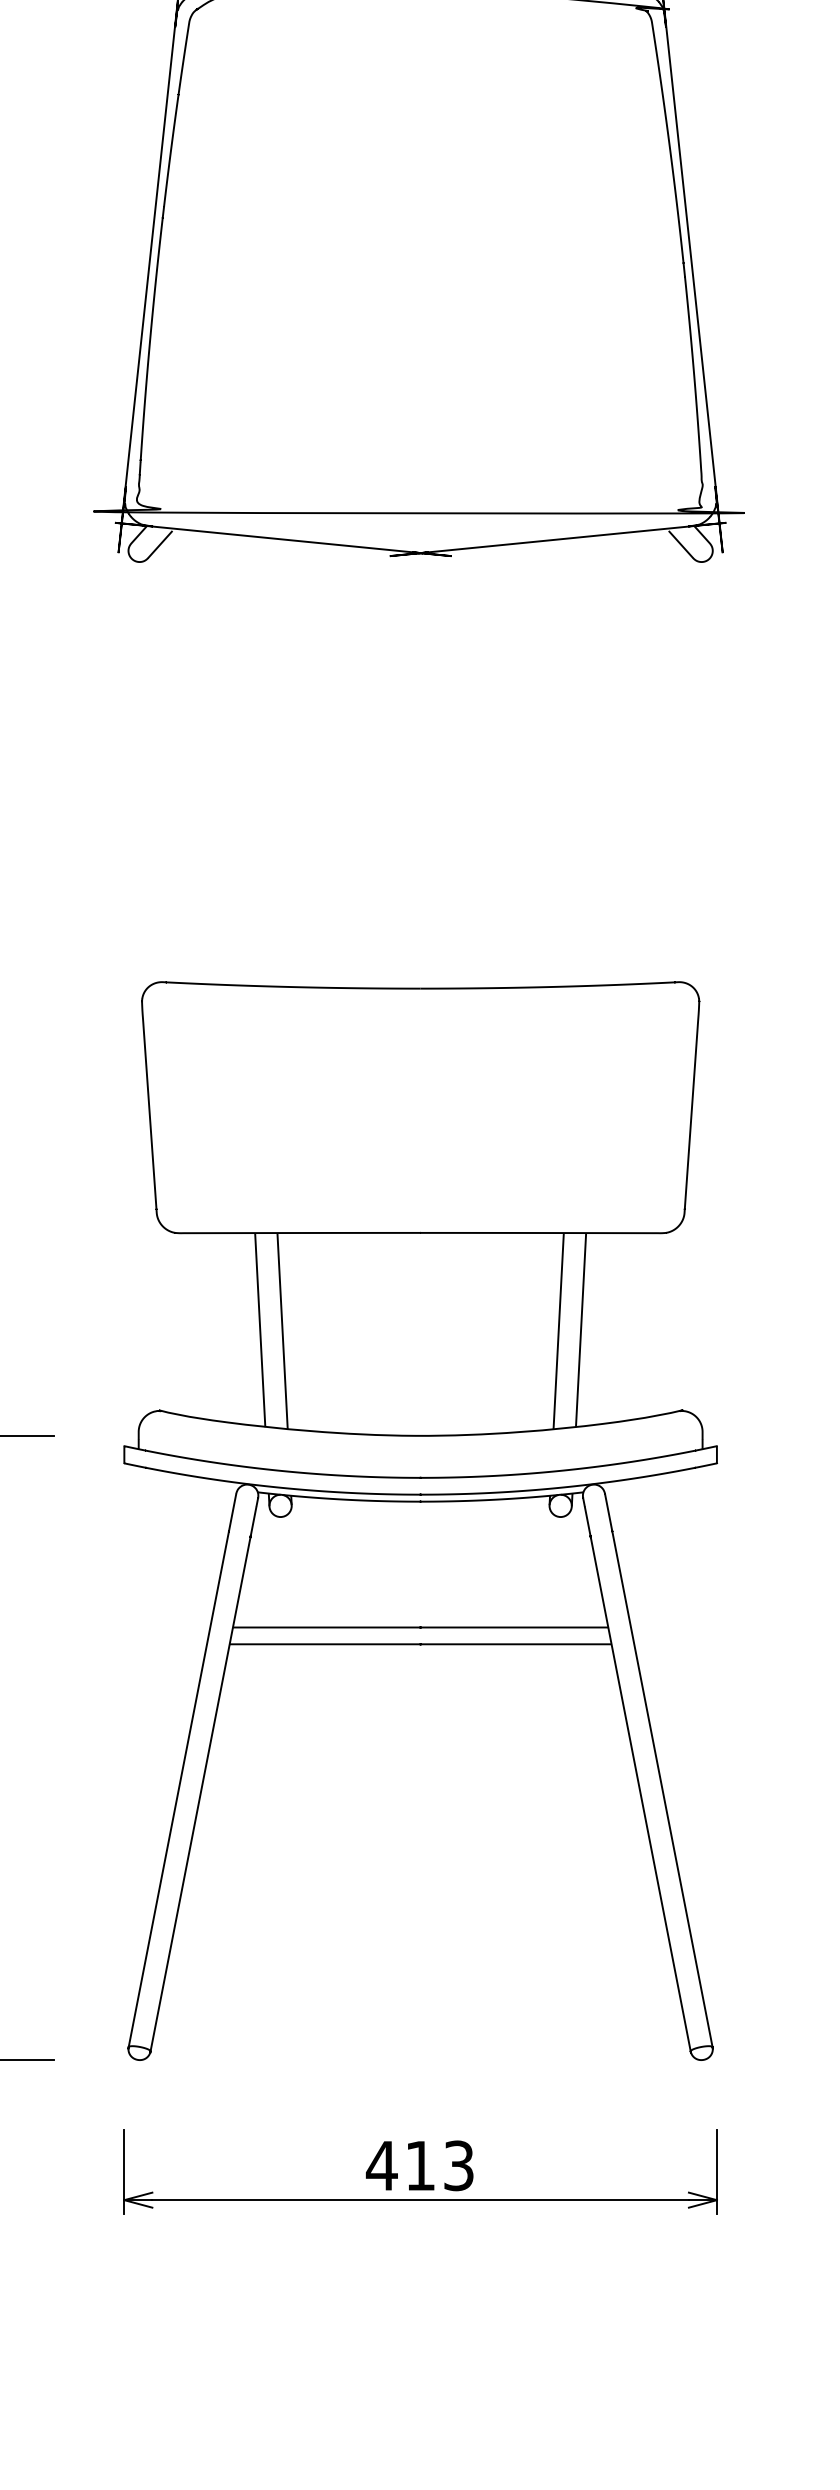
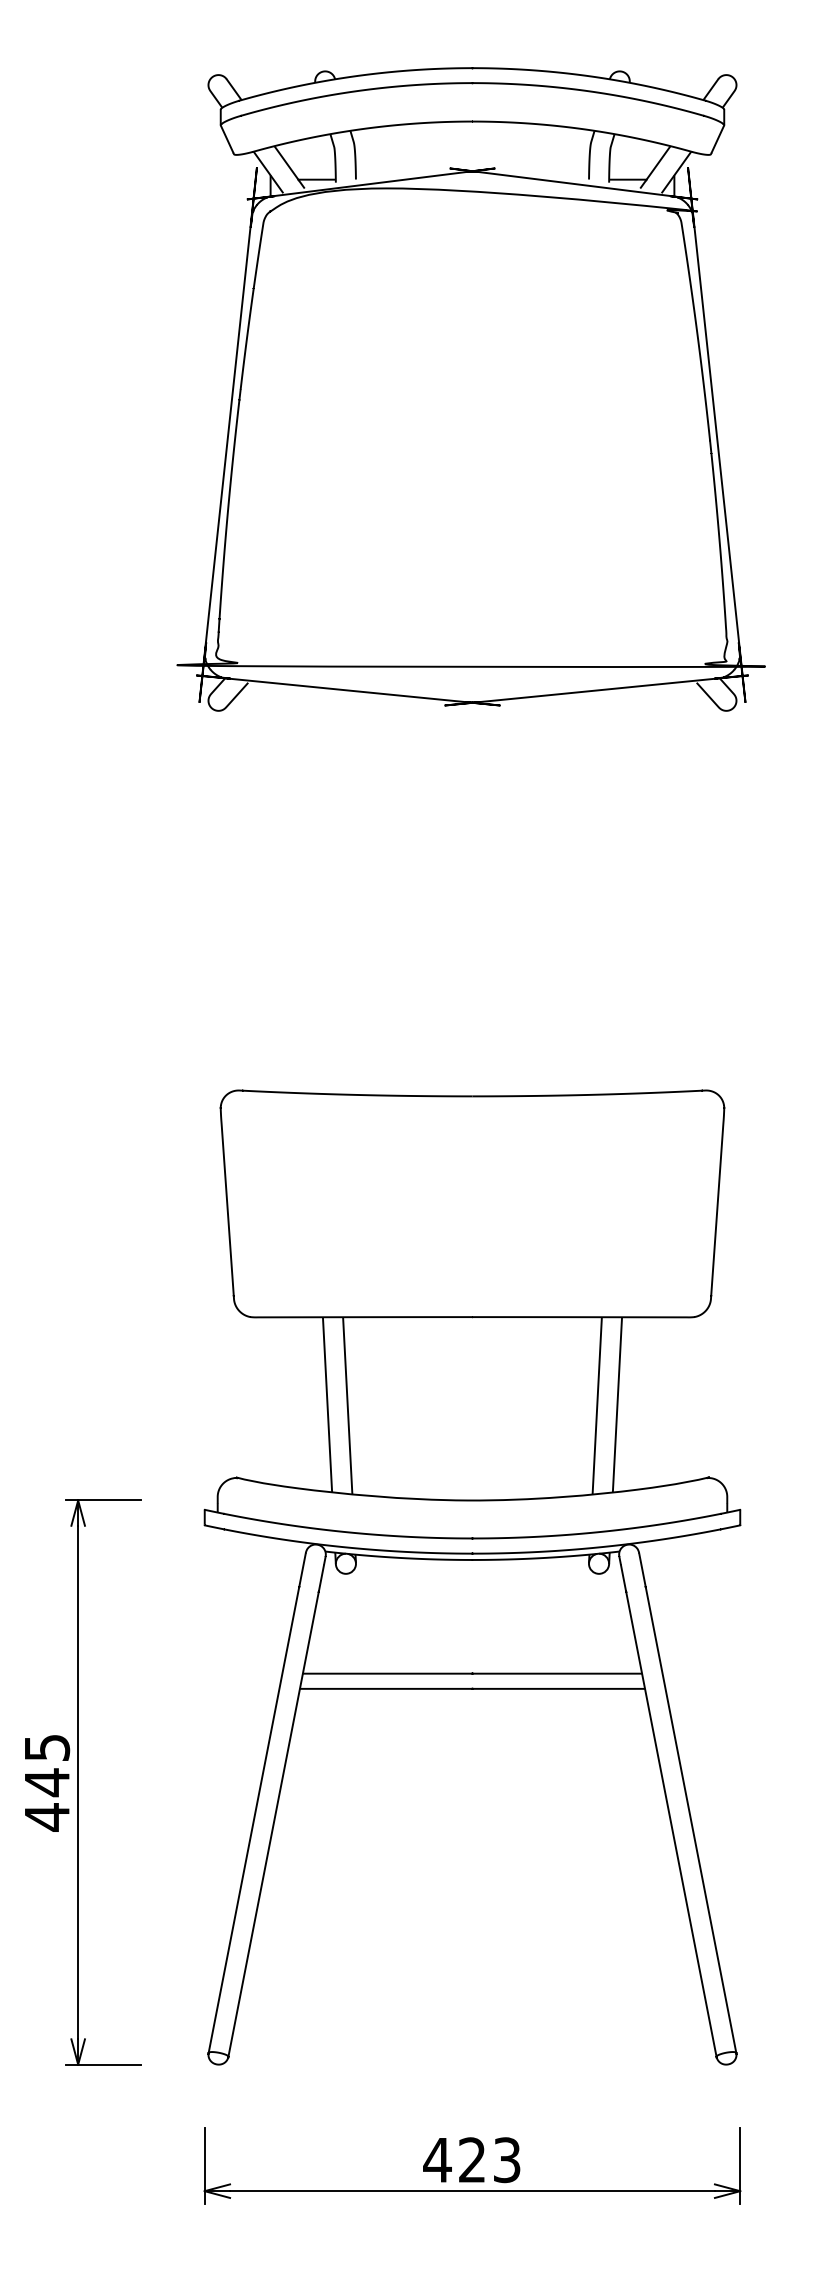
text: (419, 2165) -> (471, 2159), 413 -> 423

